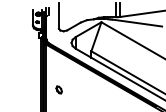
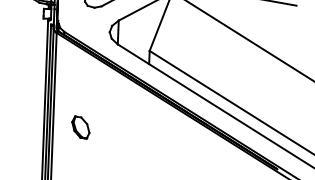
part: (58, 89) -> (79, 126), size x1.6

